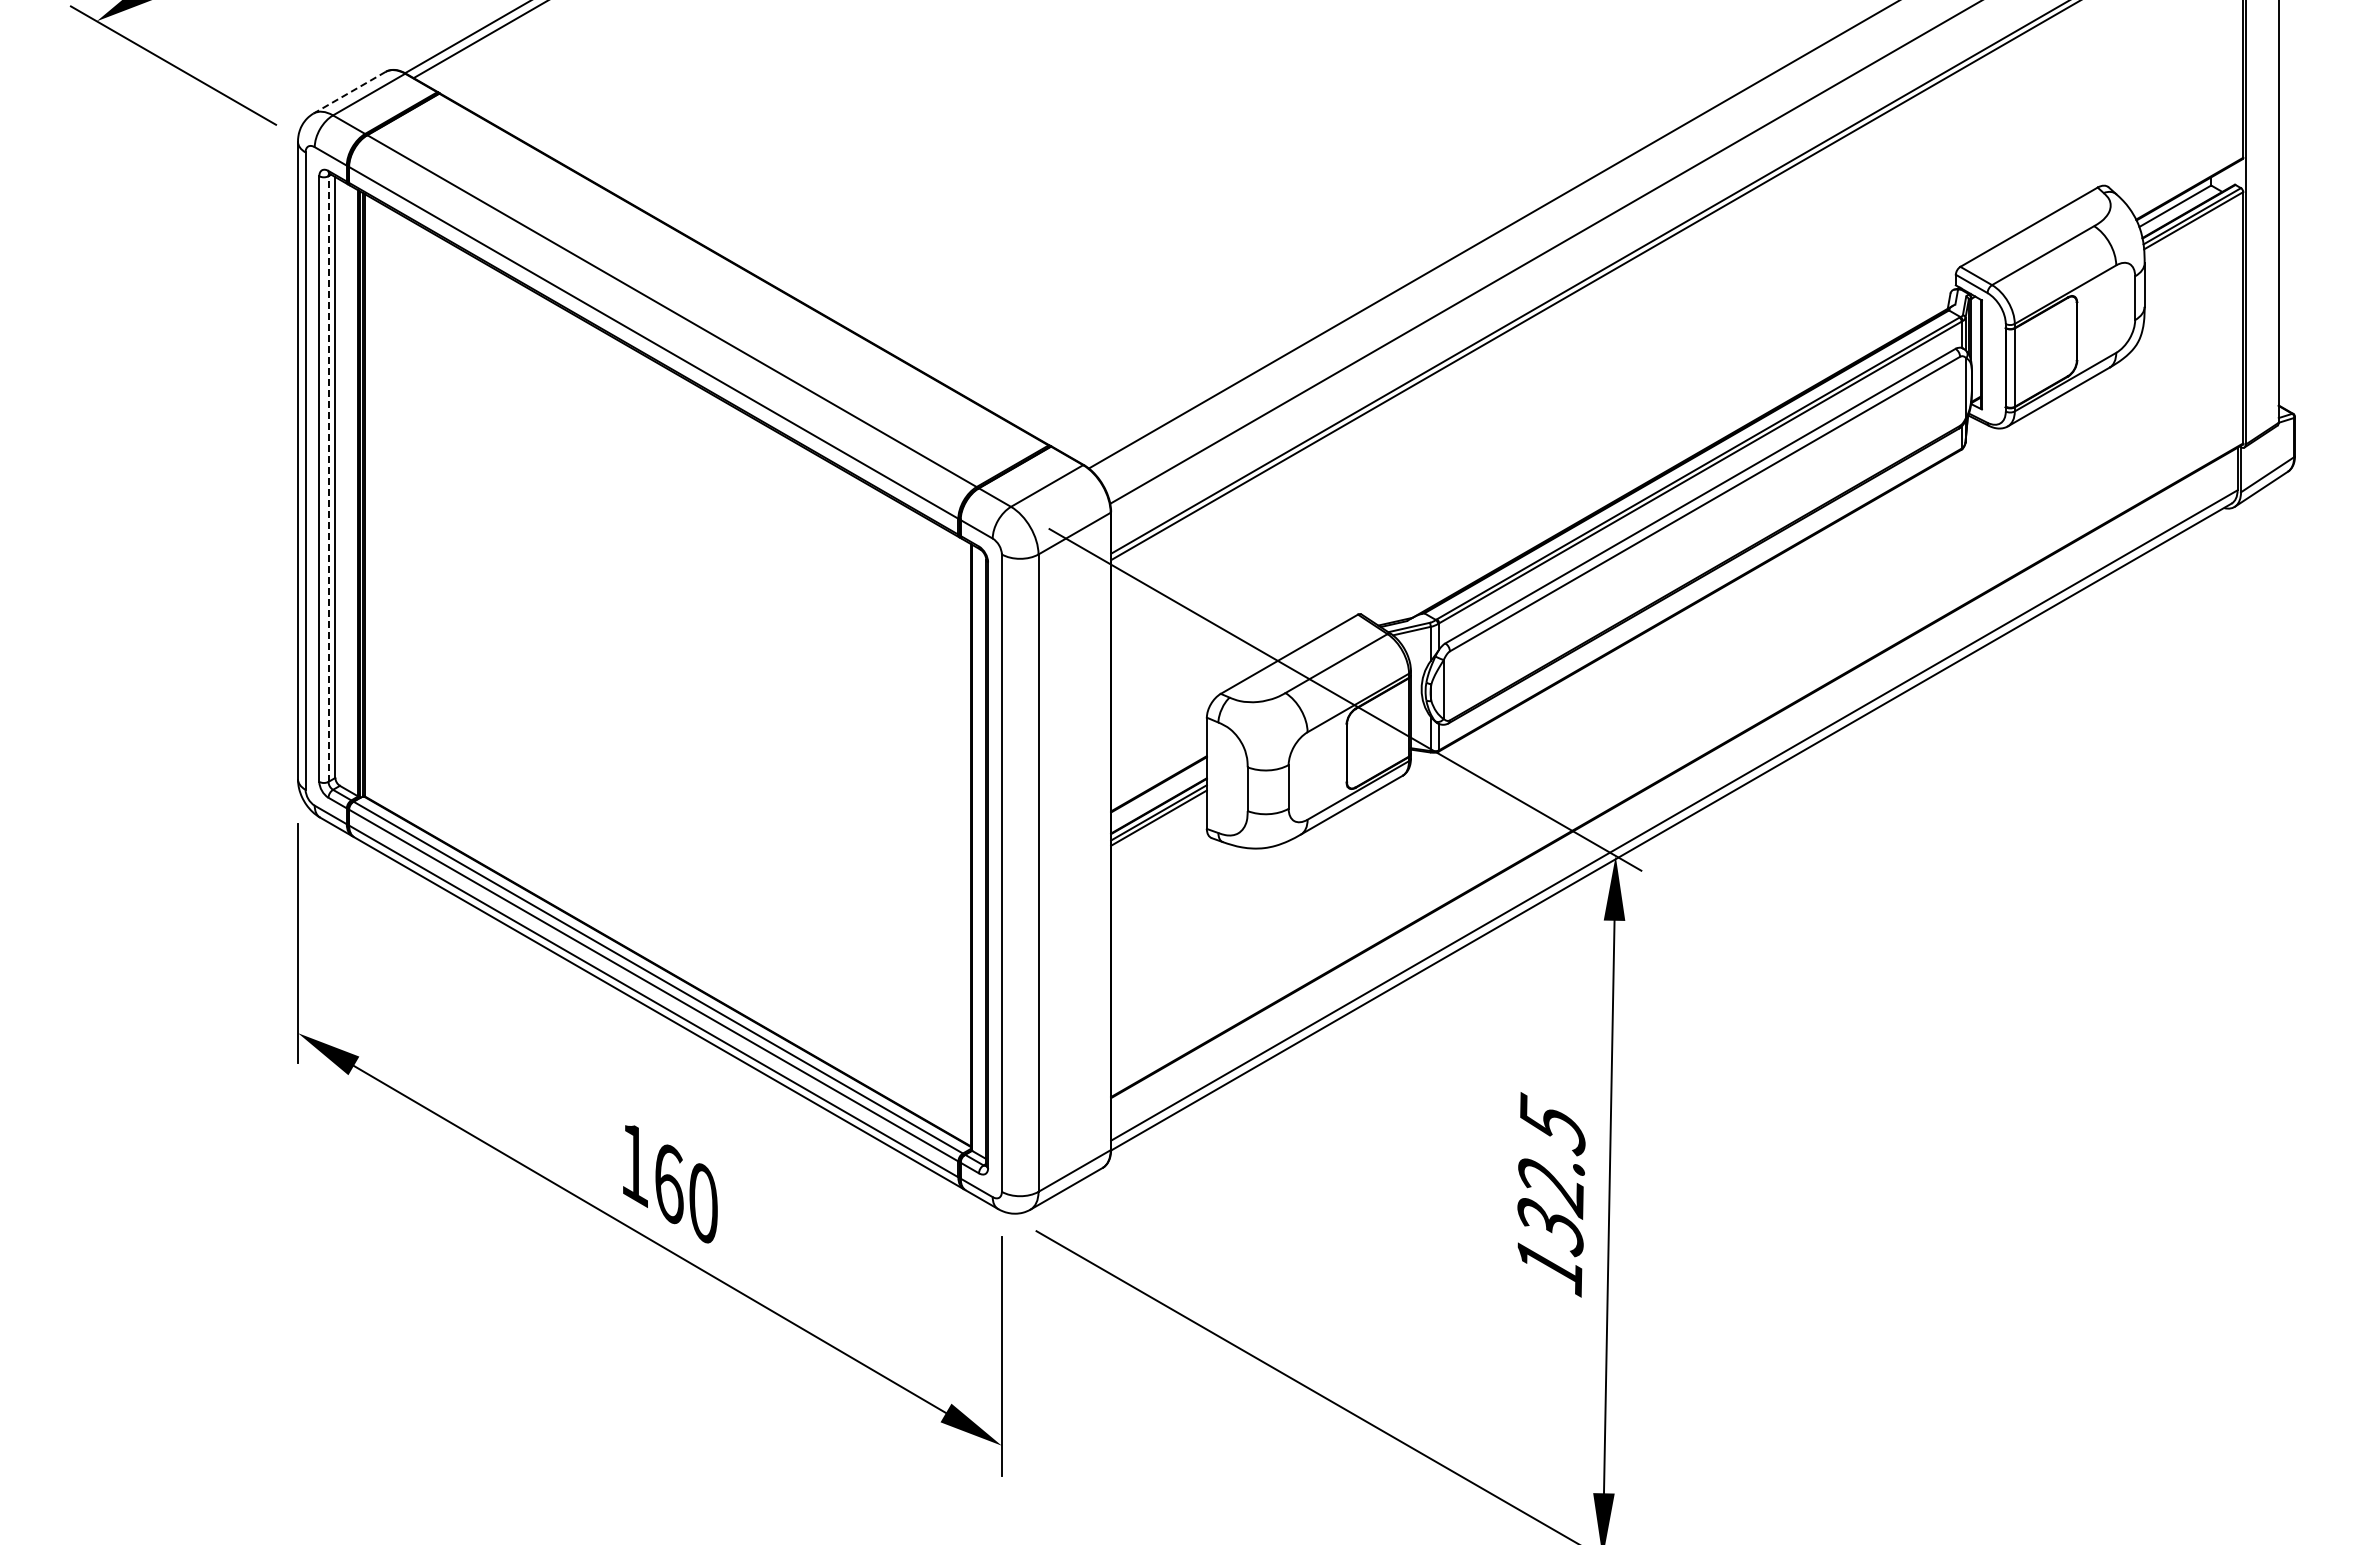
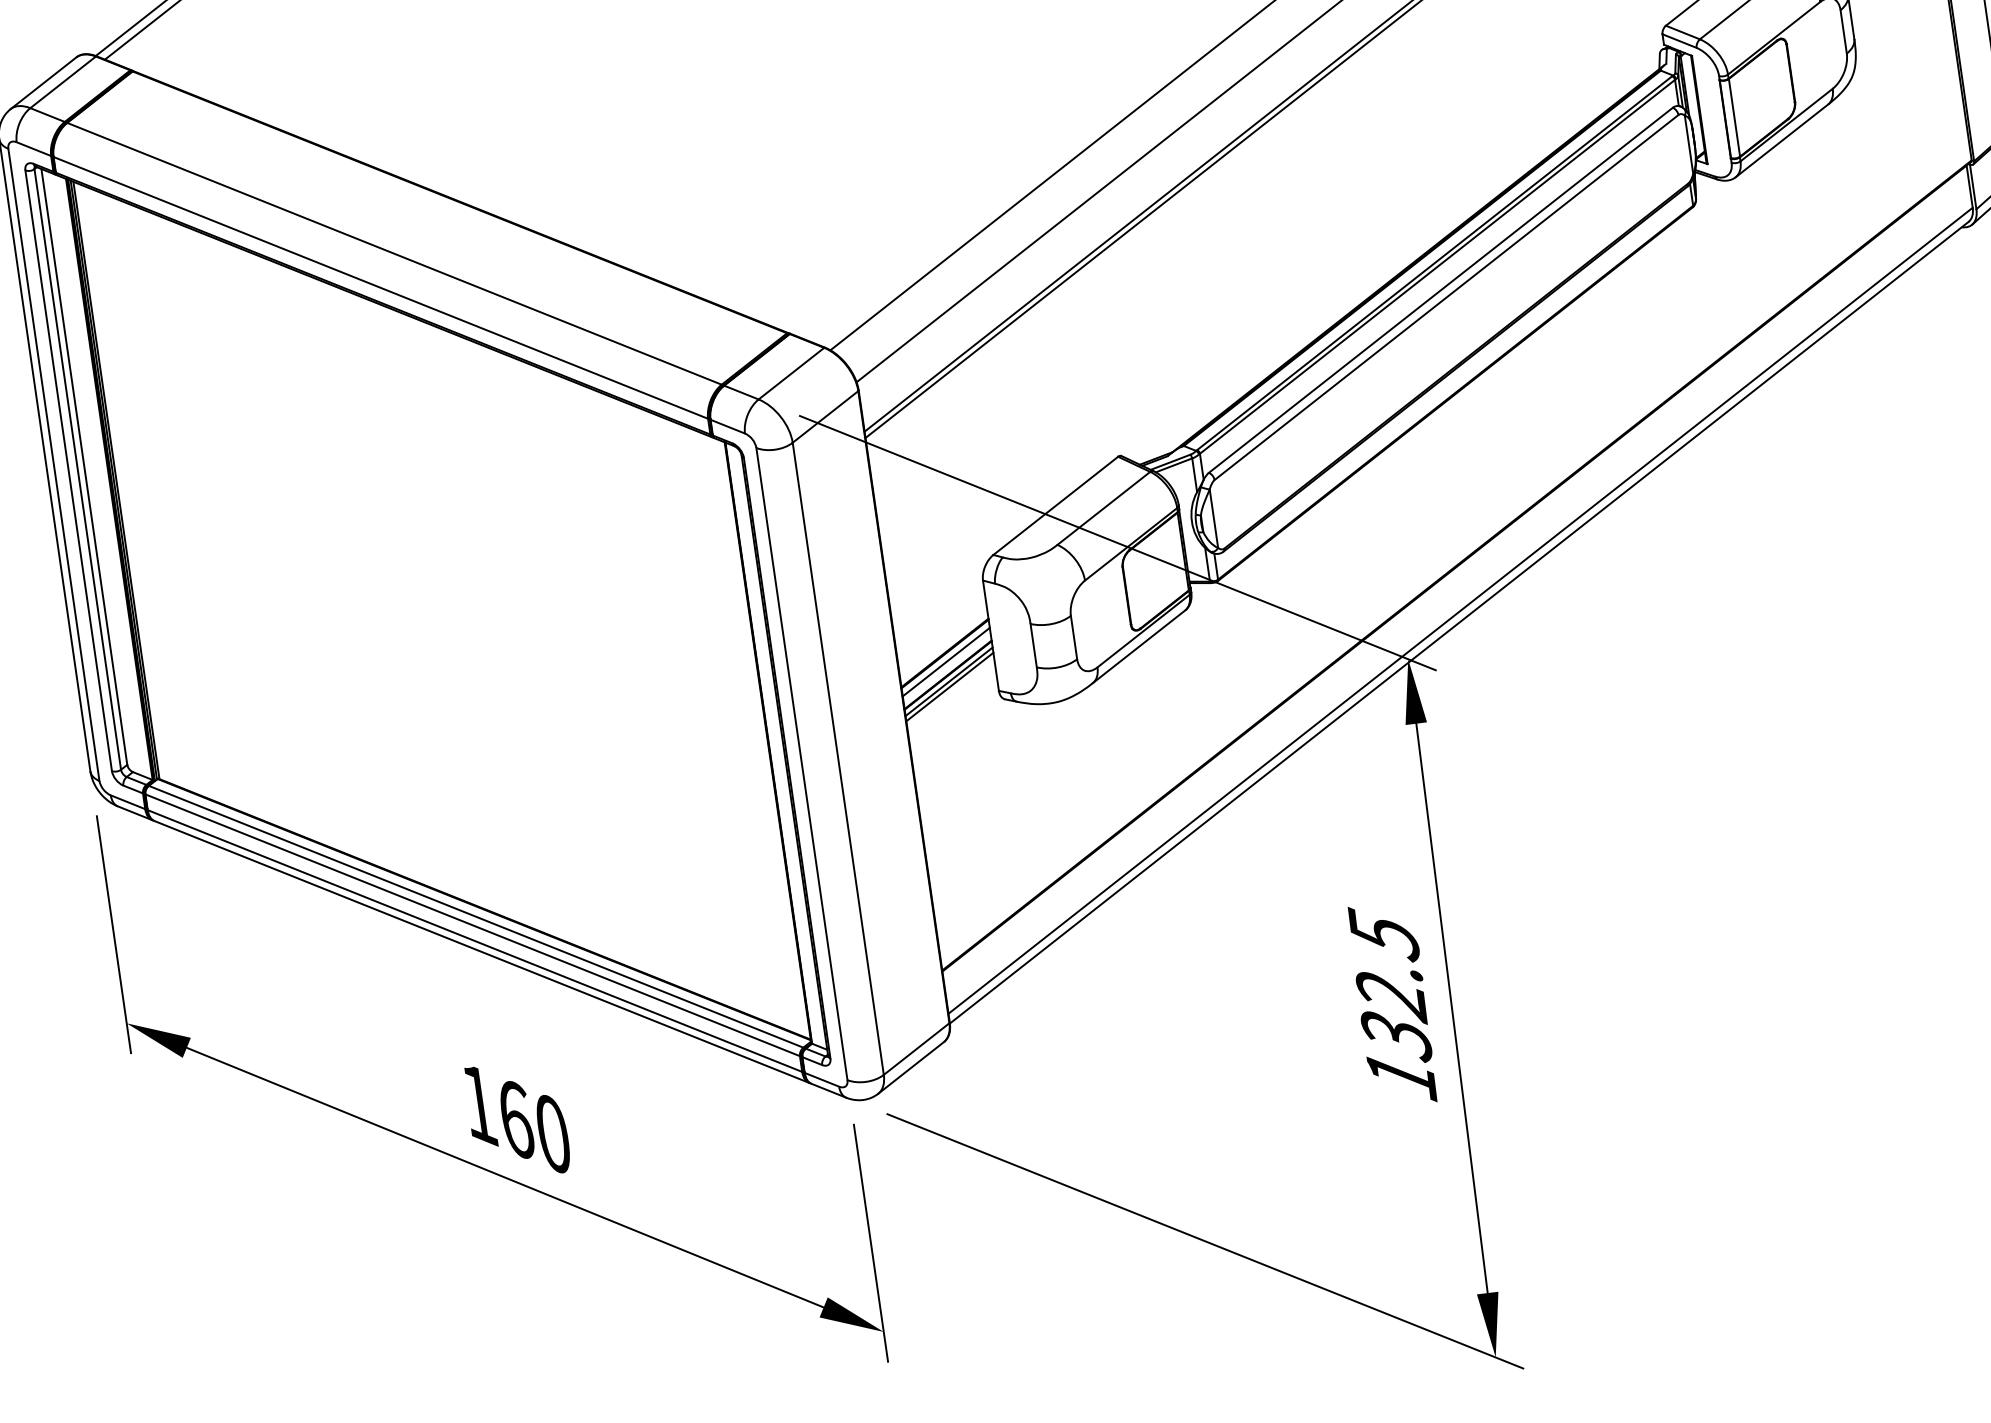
line: (349, 92) -> (43, 83), dashed -> solid
line: (328, 479) -> (77, 469), dashed -> solid
line: (1158, 792) -> (945, 661), added

